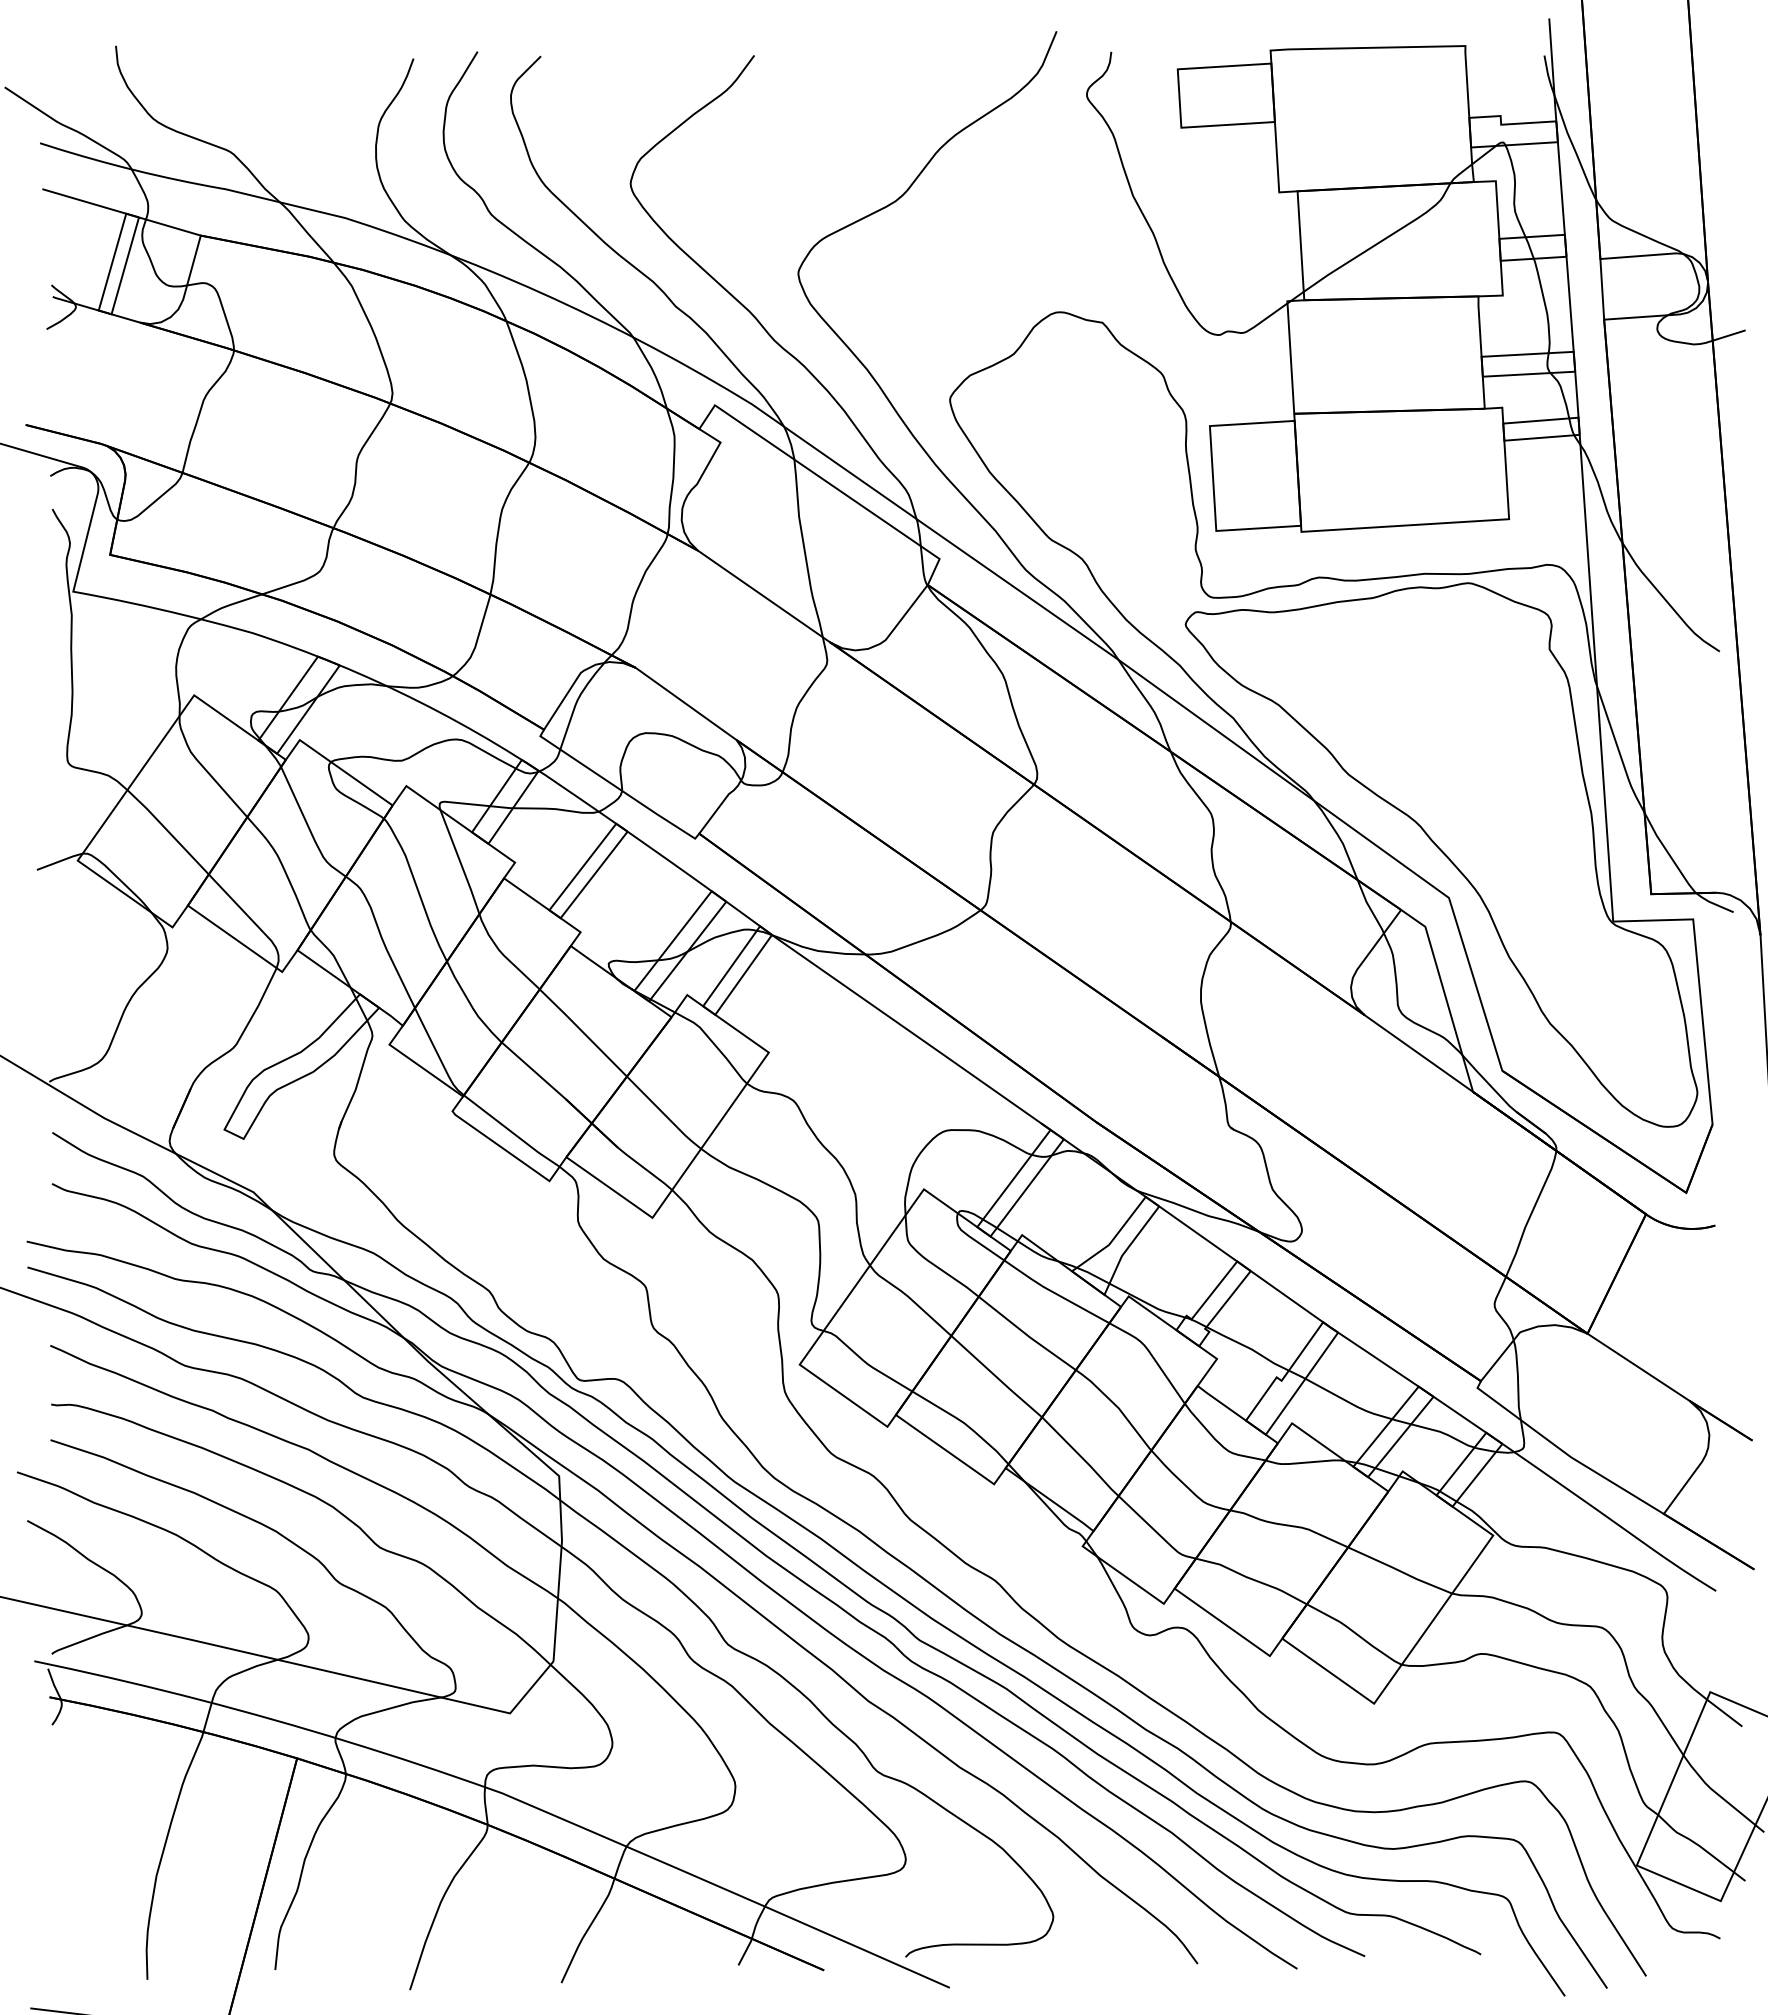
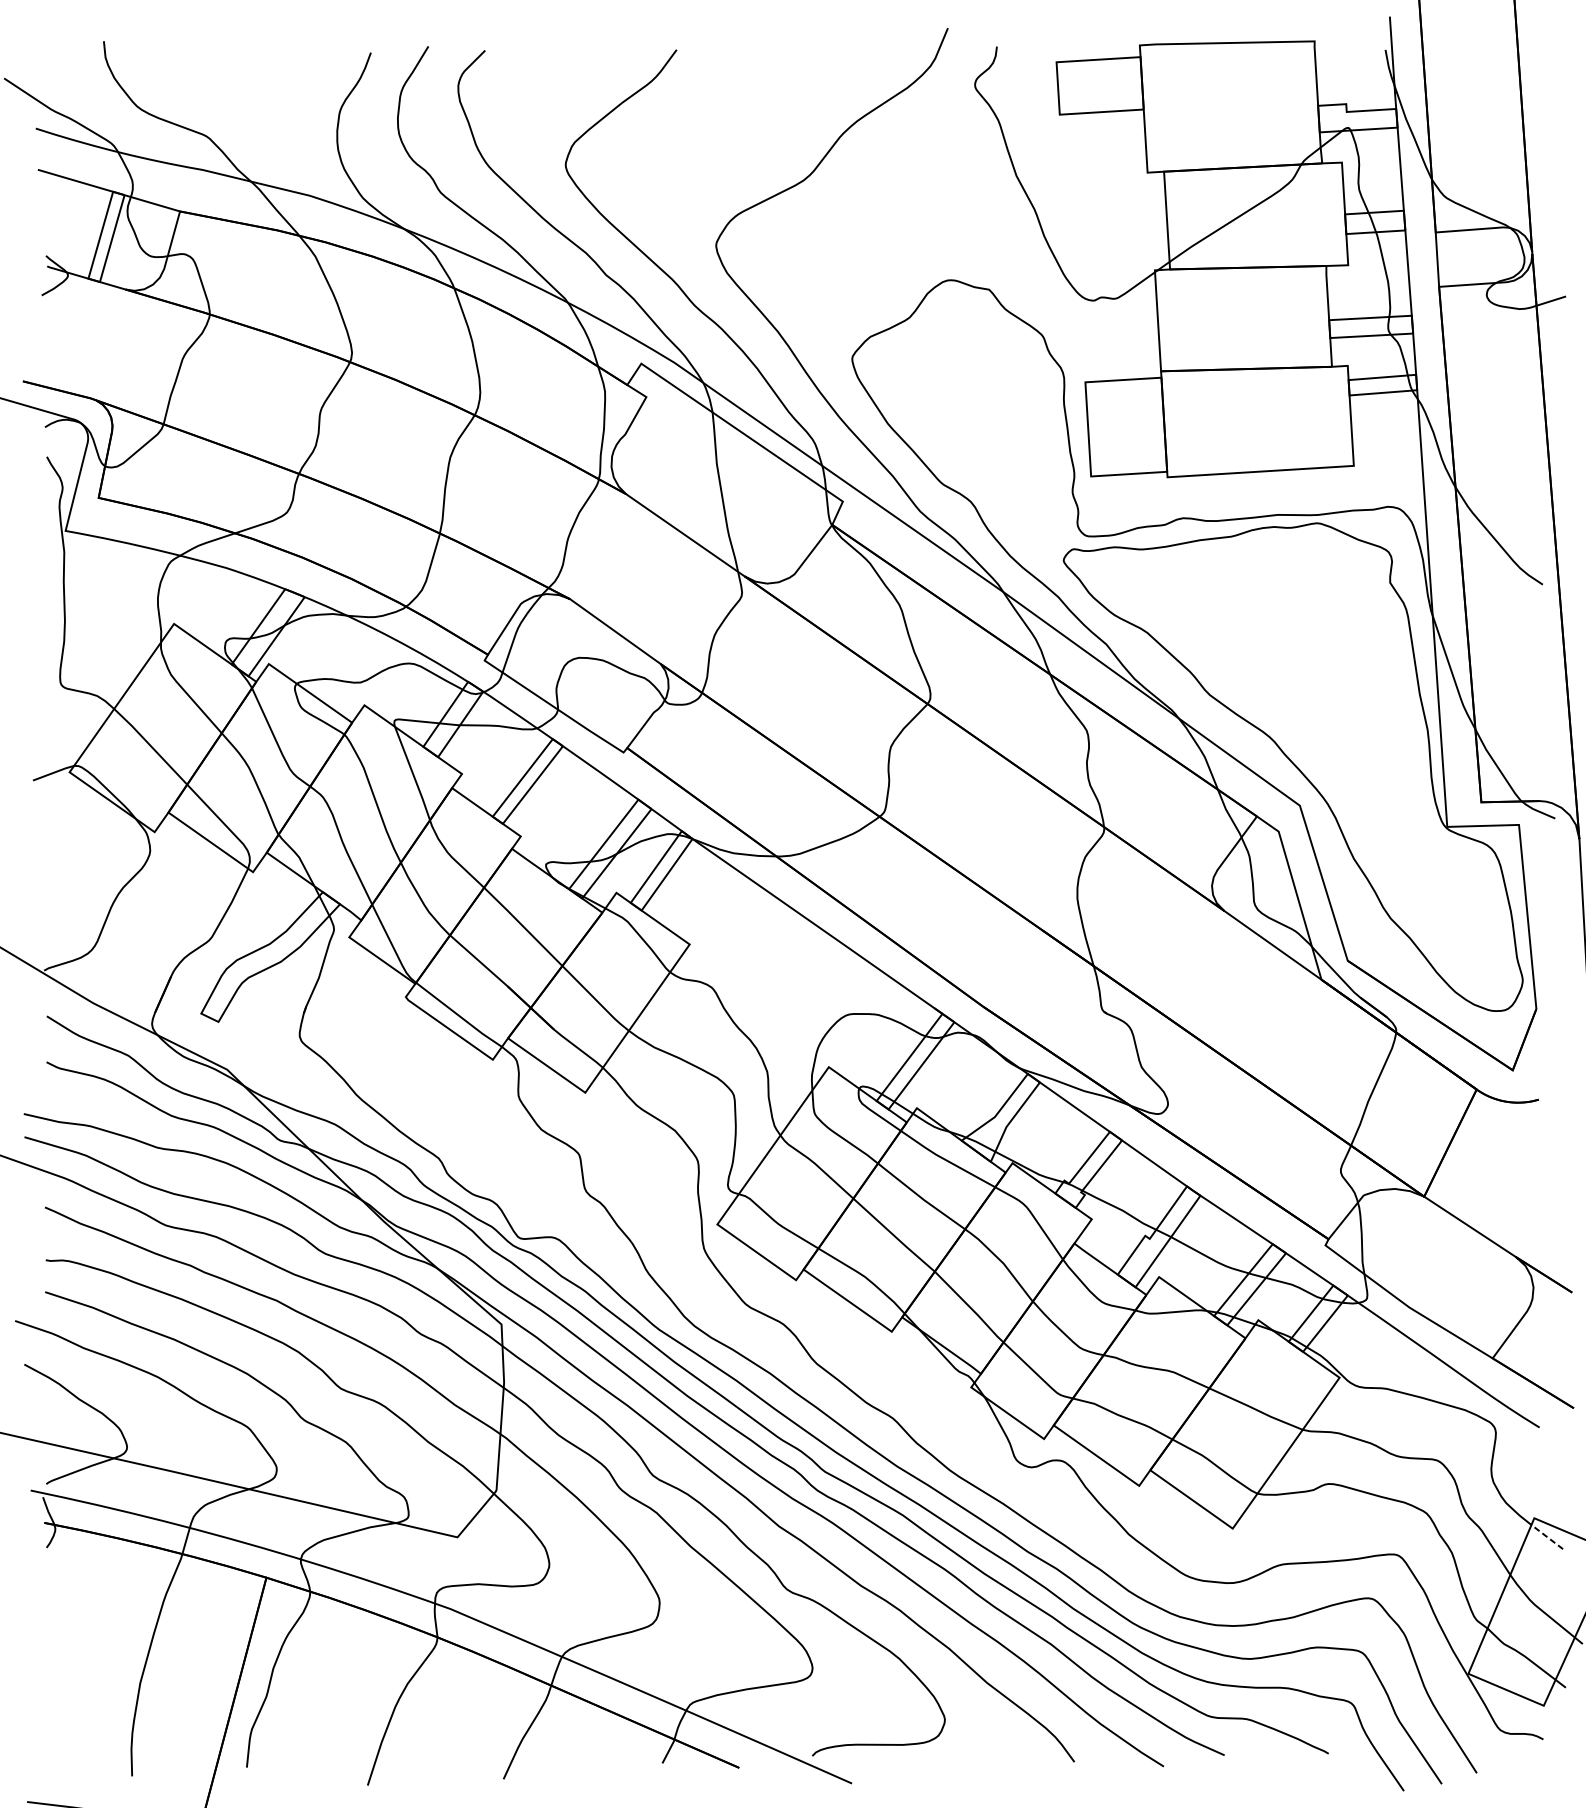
line: (1724, 1712) -> (1547, 1536), solid -> dashed

